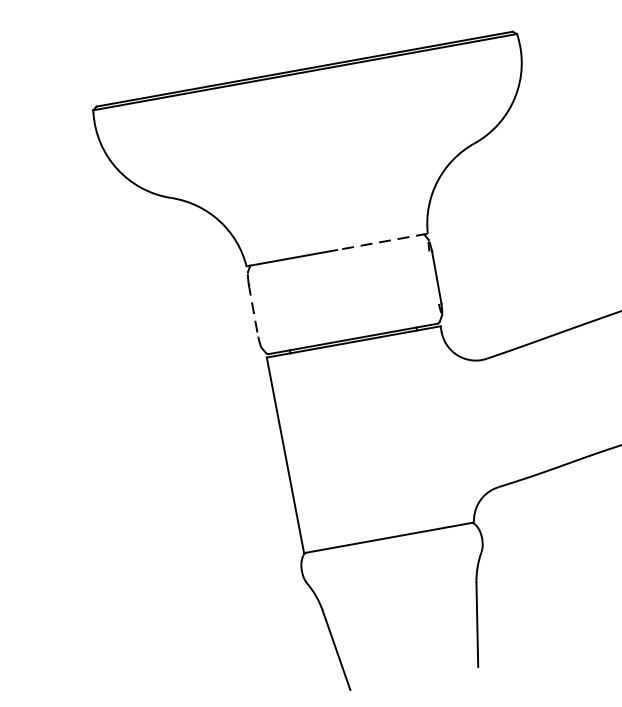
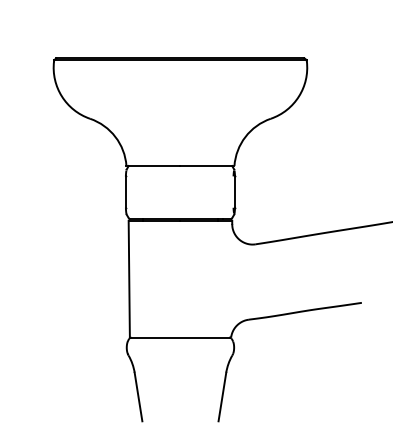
line: (382, 242) -> (207, 166), dashed -> solid
line: (252, 311) -> (125, 192), dashed -> solid

